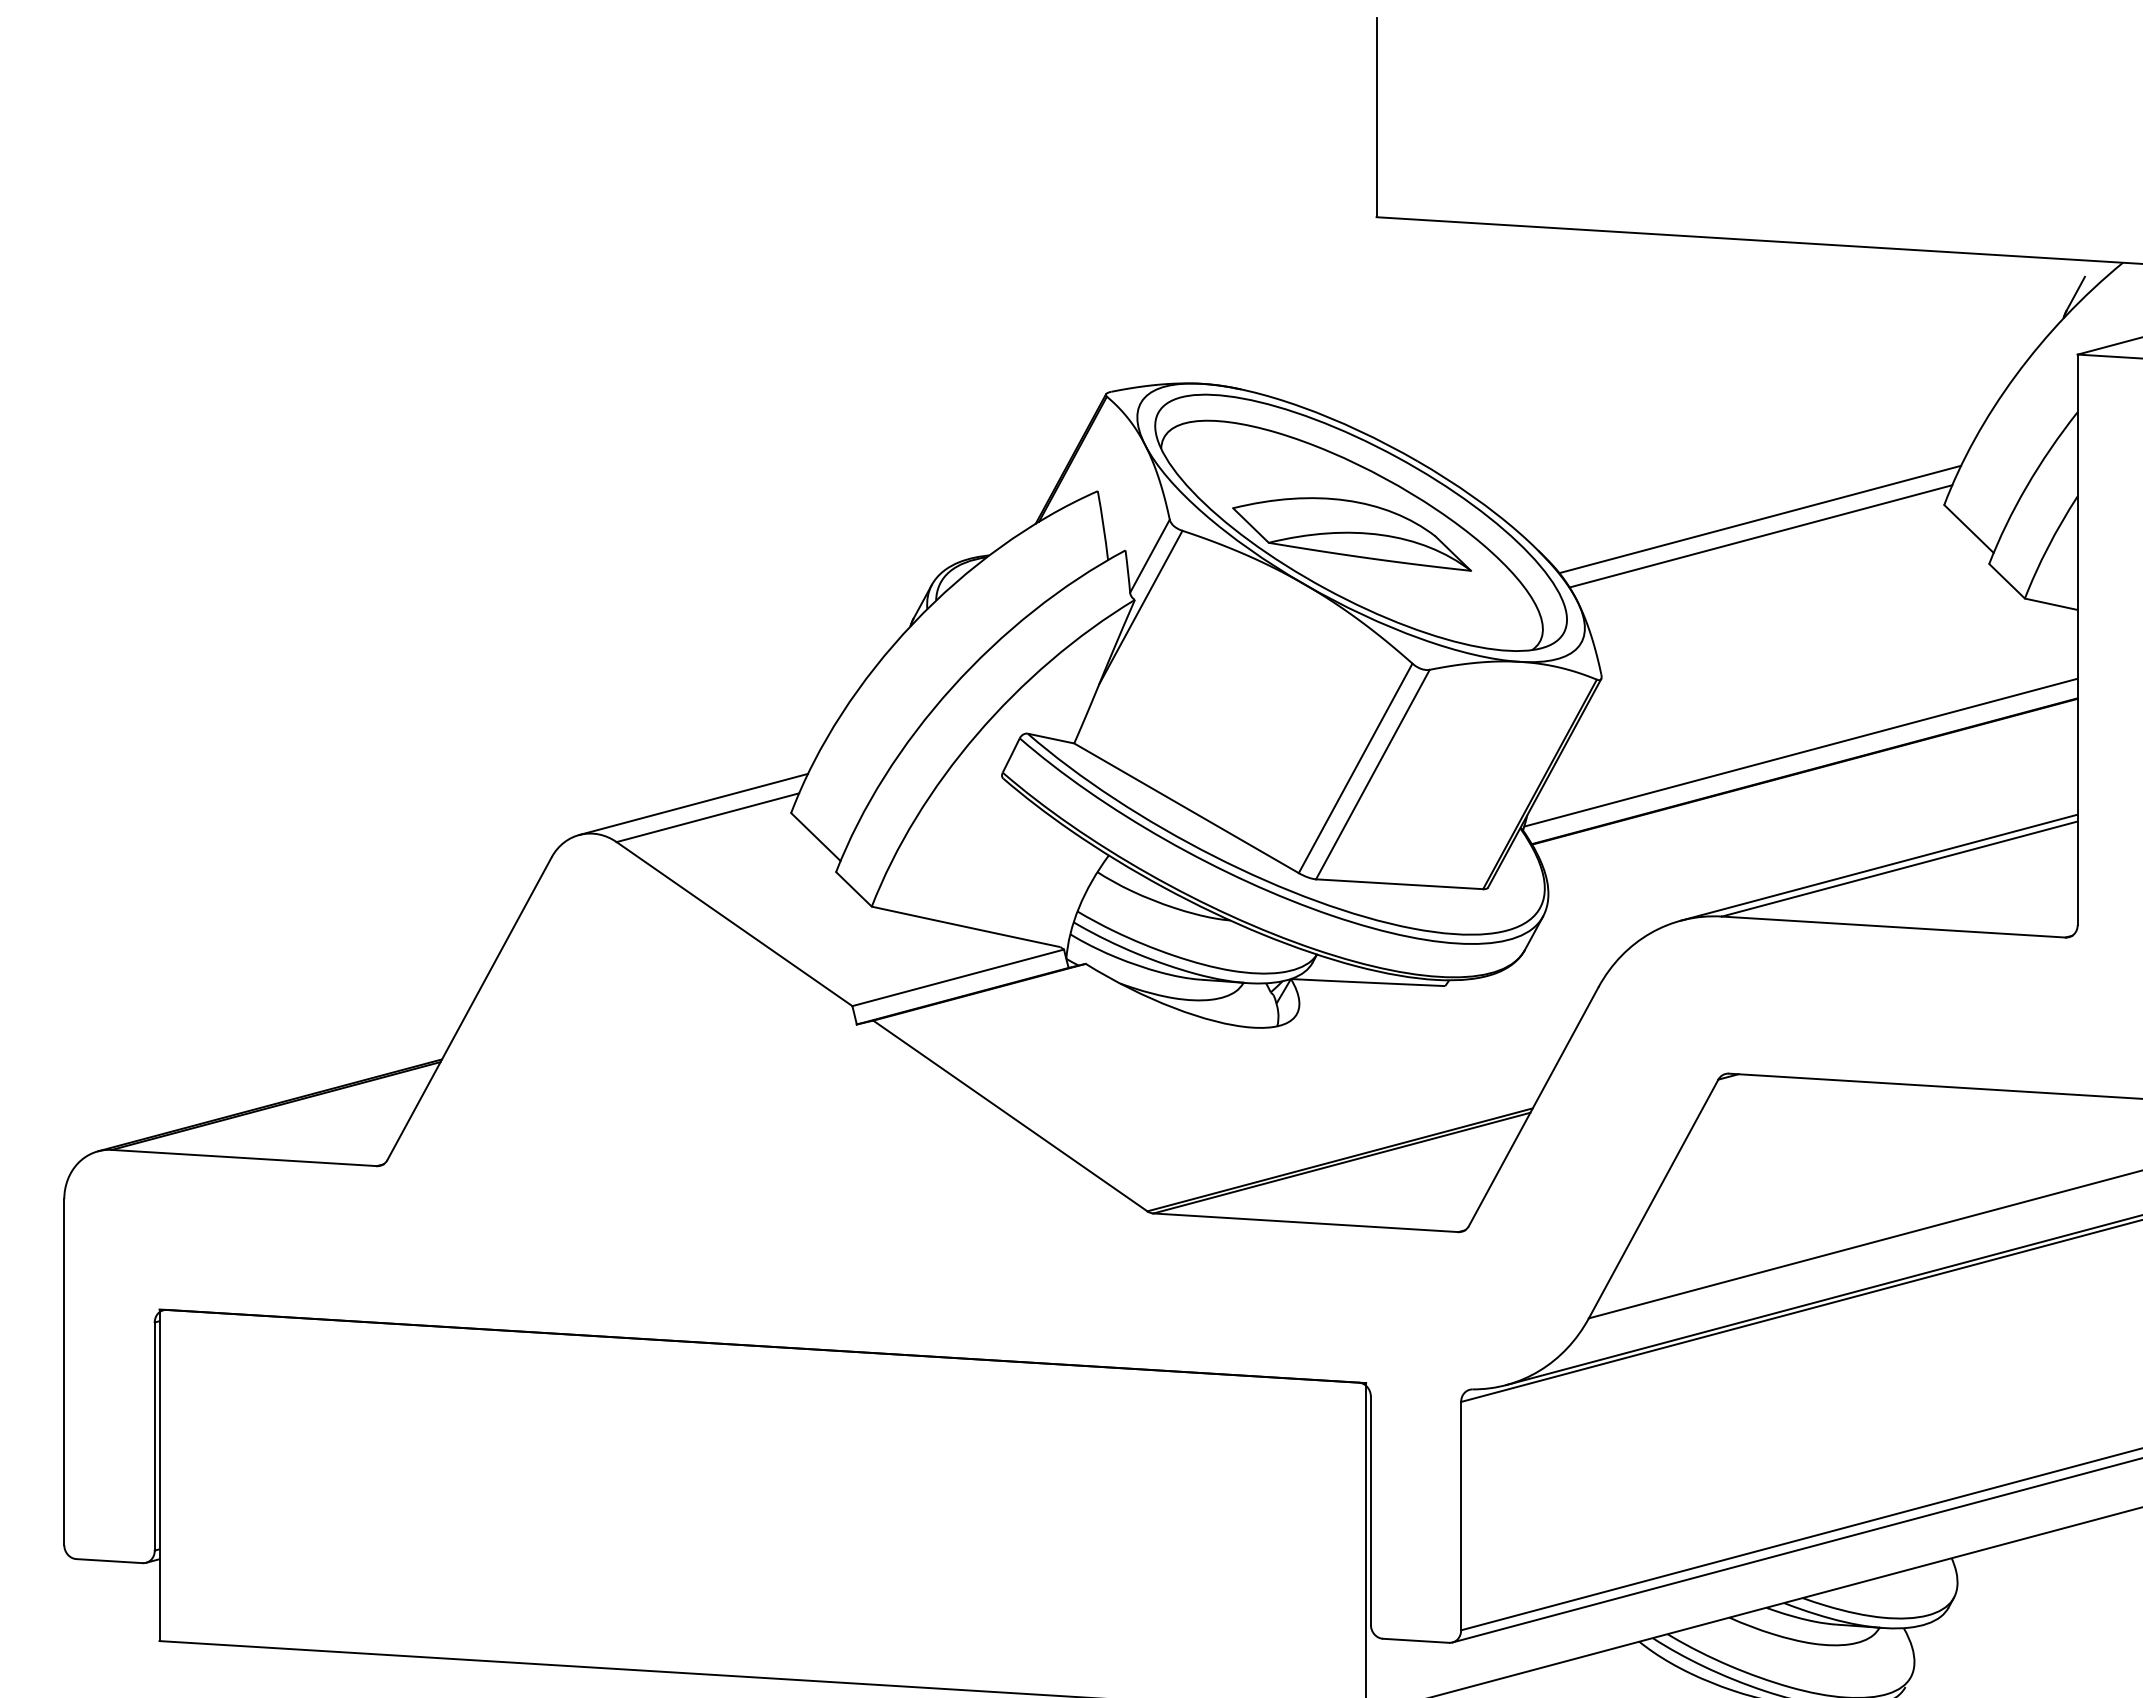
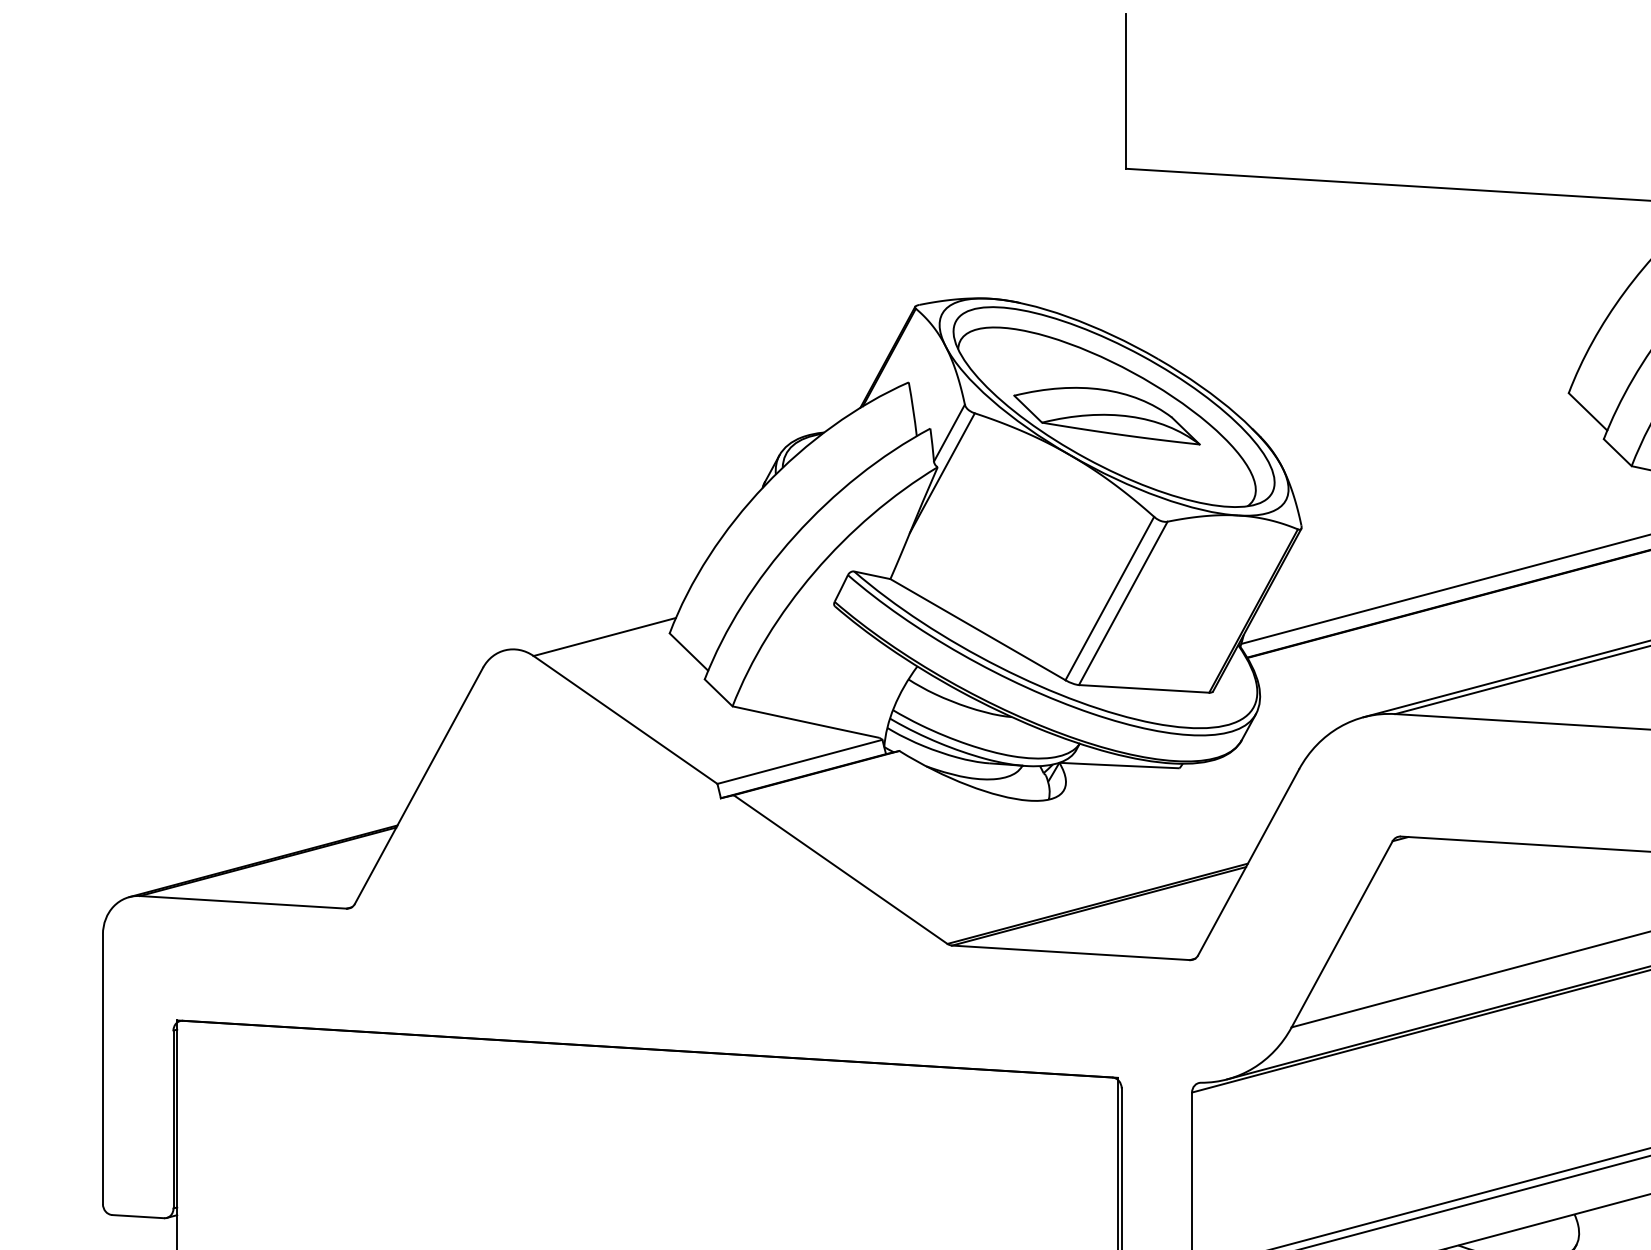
line: (1760, 519) -> (1425, 404), removed
line: (1760, 536) -> (1425, 417), removed
line: (693, 804) -> (593, 626), removed

